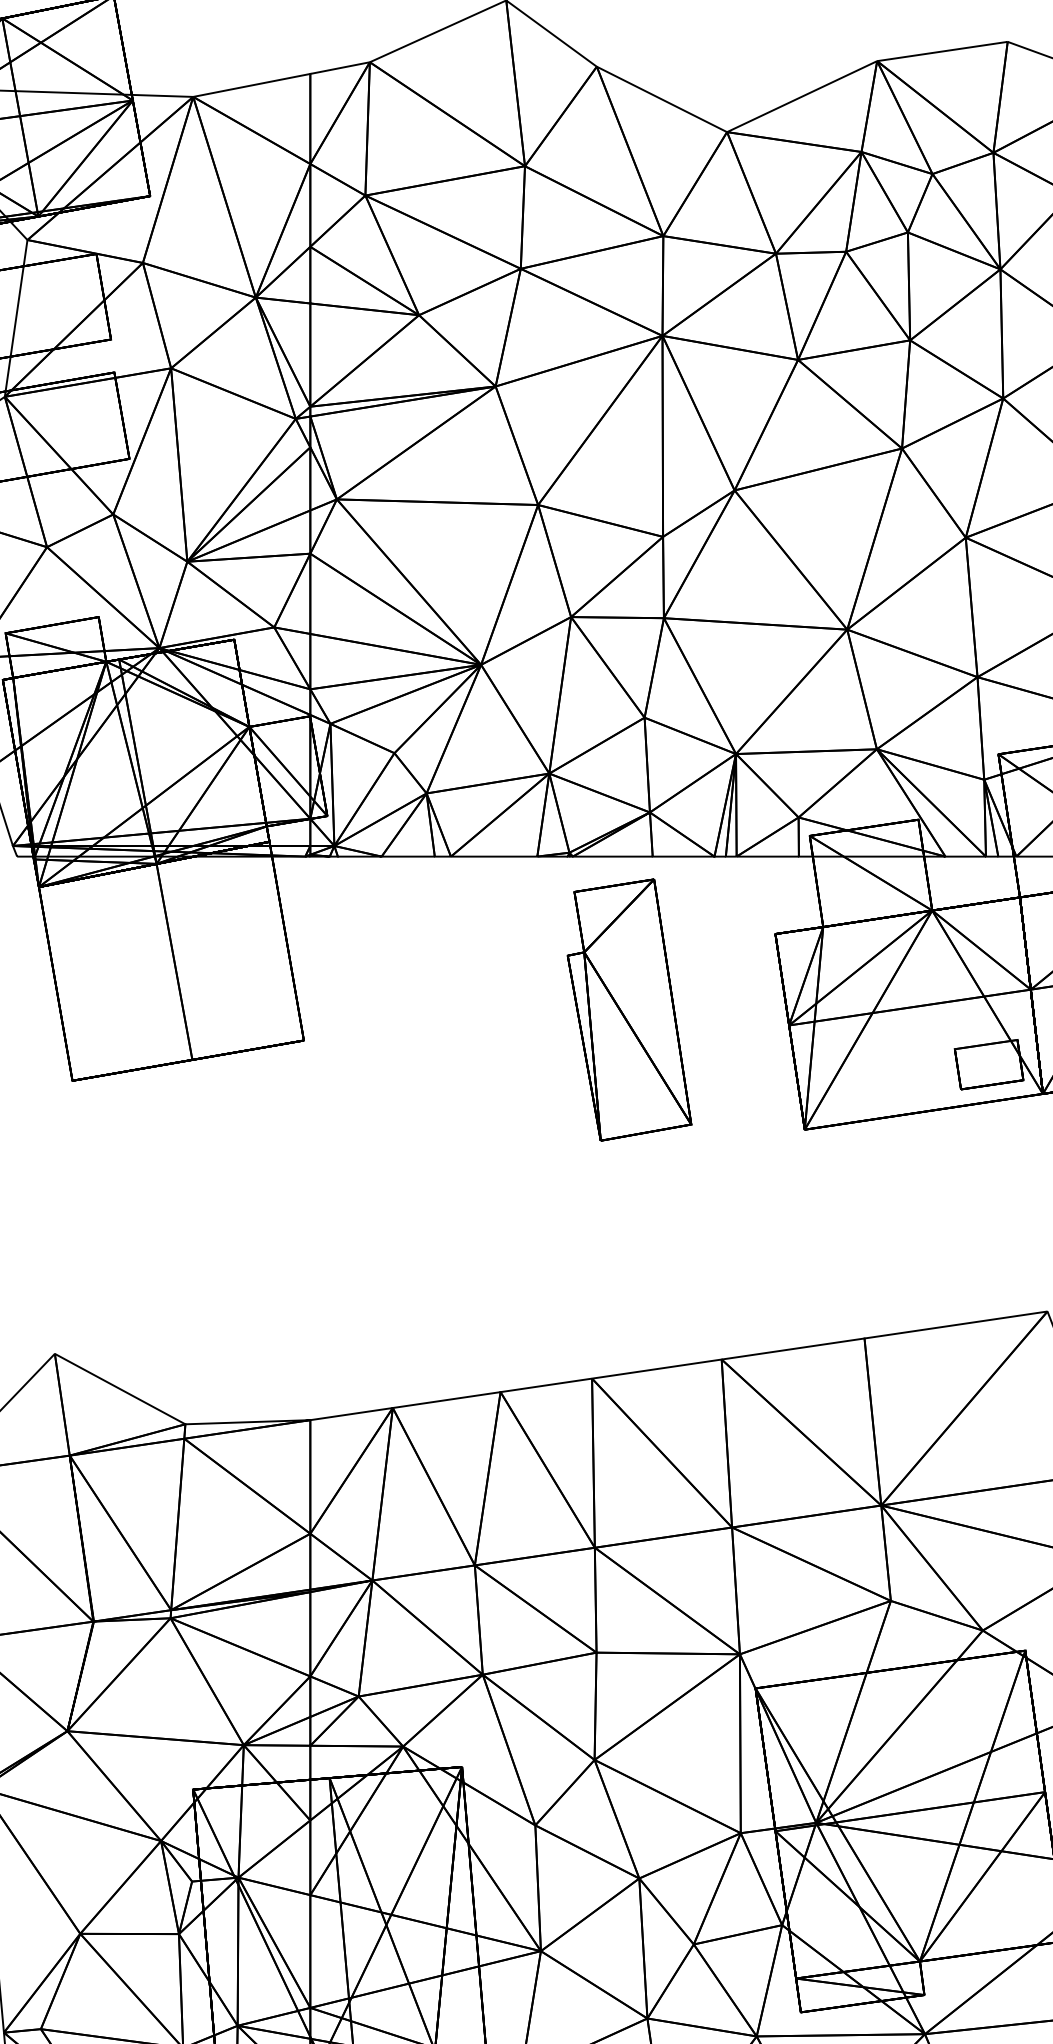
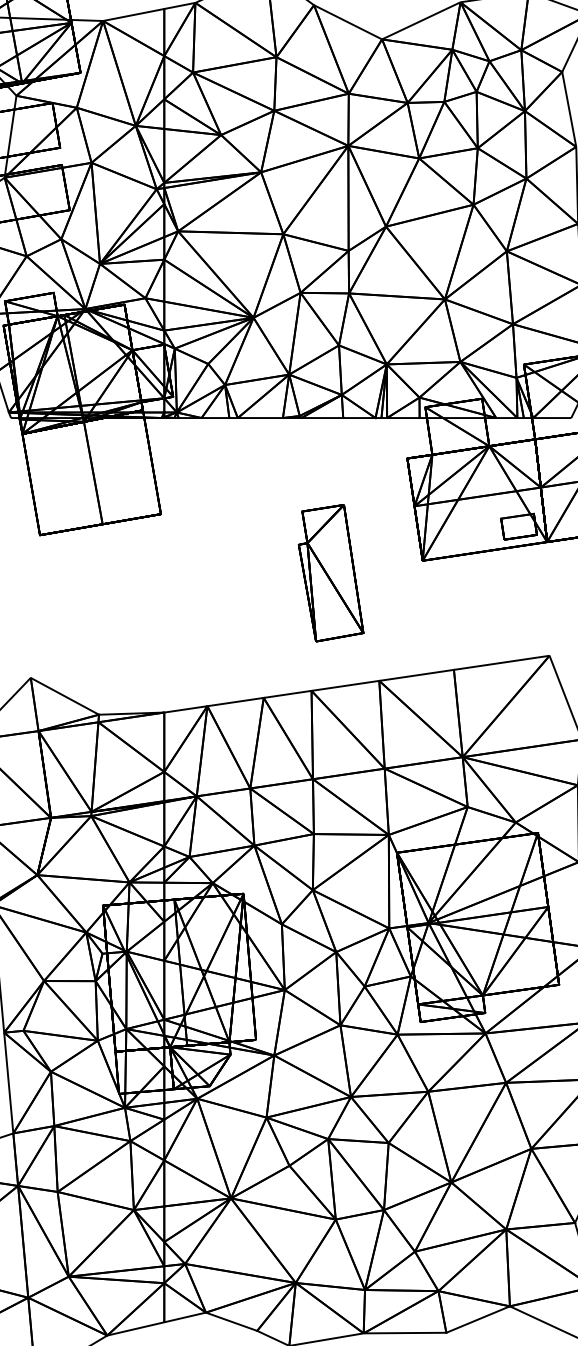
part: (628, 1010) -> (330, 573), moved

